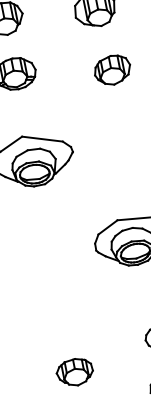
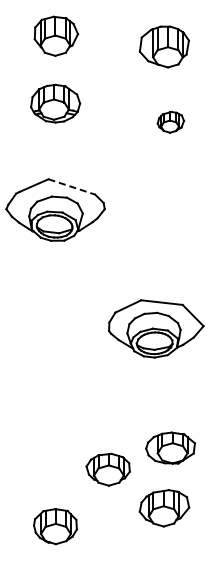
part: (112, 70) -> (170, 122), size x0.6
line: (42, 138) -> (71, 186), solid -> dashed
part: (74, 372) -> (107, 469), moved

